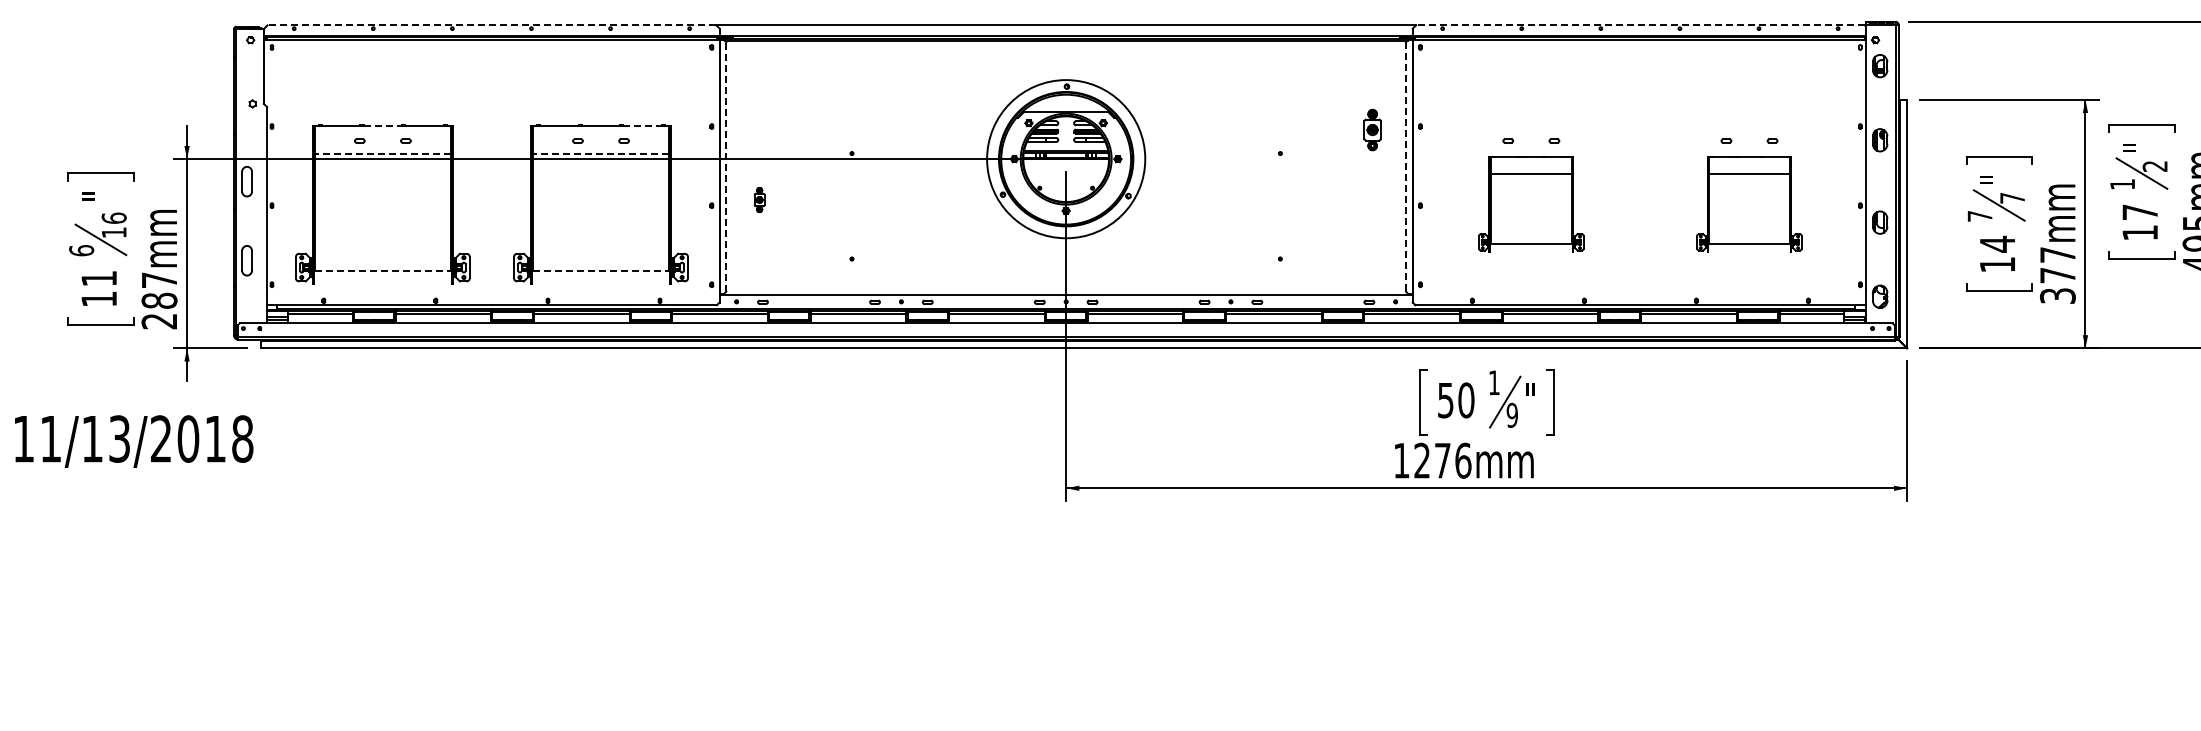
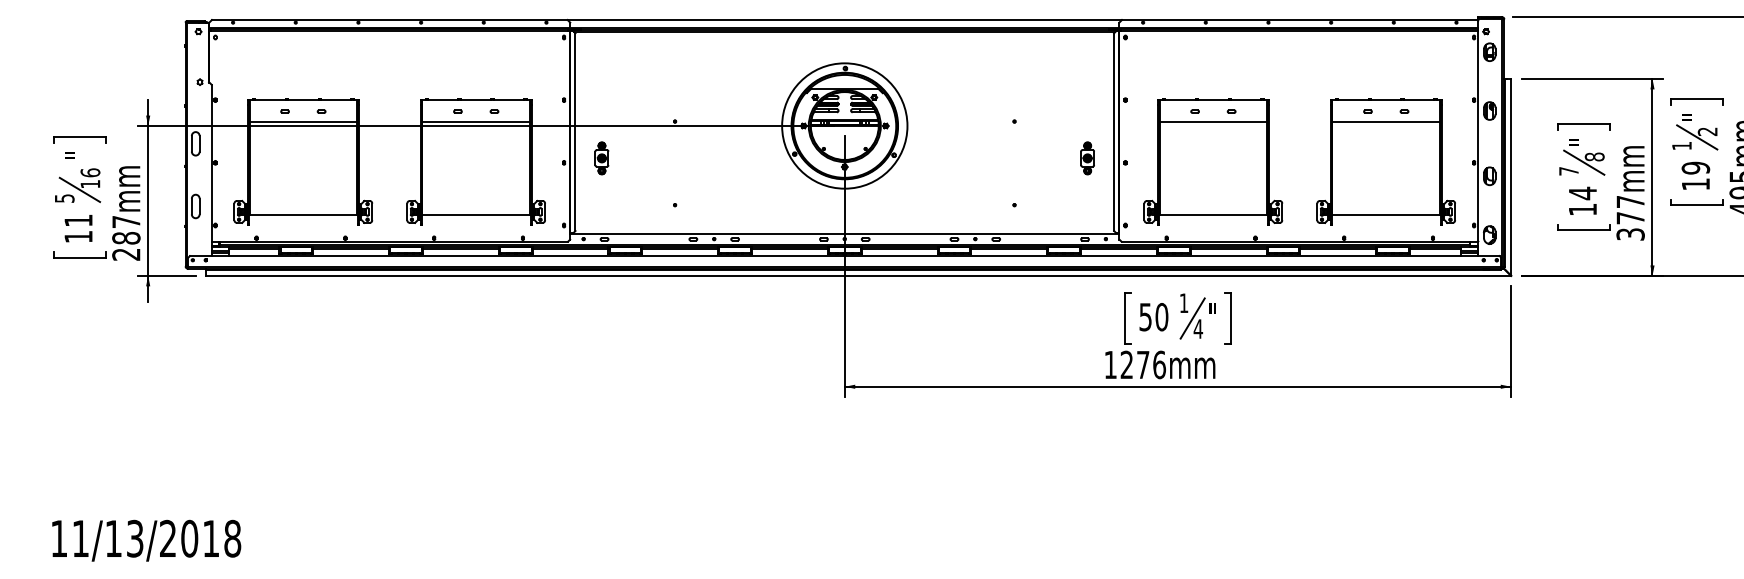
line: (491, 25) -> (389, 20), dashed -> solid
line: (1639, 25) -> (1299, 20), dashed -> solid
line: (383, 125) -> (303, 99), dashed -> solid
line: (643, 125) -> (509, 99), dashed -> solid
part: (1372, 129) -> (1087, 157), moved
line: (382, 154) -> (303, 122), dashed -> solid
line: (601, 154) -> (476, 122), dashed -> solid
line: (726, 166) -> (575, 131), dashed -> solid
line: (1406, 166) -> (1114, 131), dashed -> solid
text: (2012, 197) -> (1594, 156), 7 -> 8
part: (759, 199) -> (601, 157), size x1.67
part: (1531, 204) -> (1213, 161), size x1.67
part: (1749, 204) -> (1386, 161), size x1.67
text: (2140, 212) -> (1696, 168), 17 -> 19
text: (81, 250) -> (64, 198), 6 -> 5
line: (382, 270) -> (303, 214), dashed -> solid
line: (601, 270) -> (476, 214), dashed -> solid
text: (1512, 414) -> (1198, 328), 9 -> 4
text: (134, 441) -> (146, 540), moved

